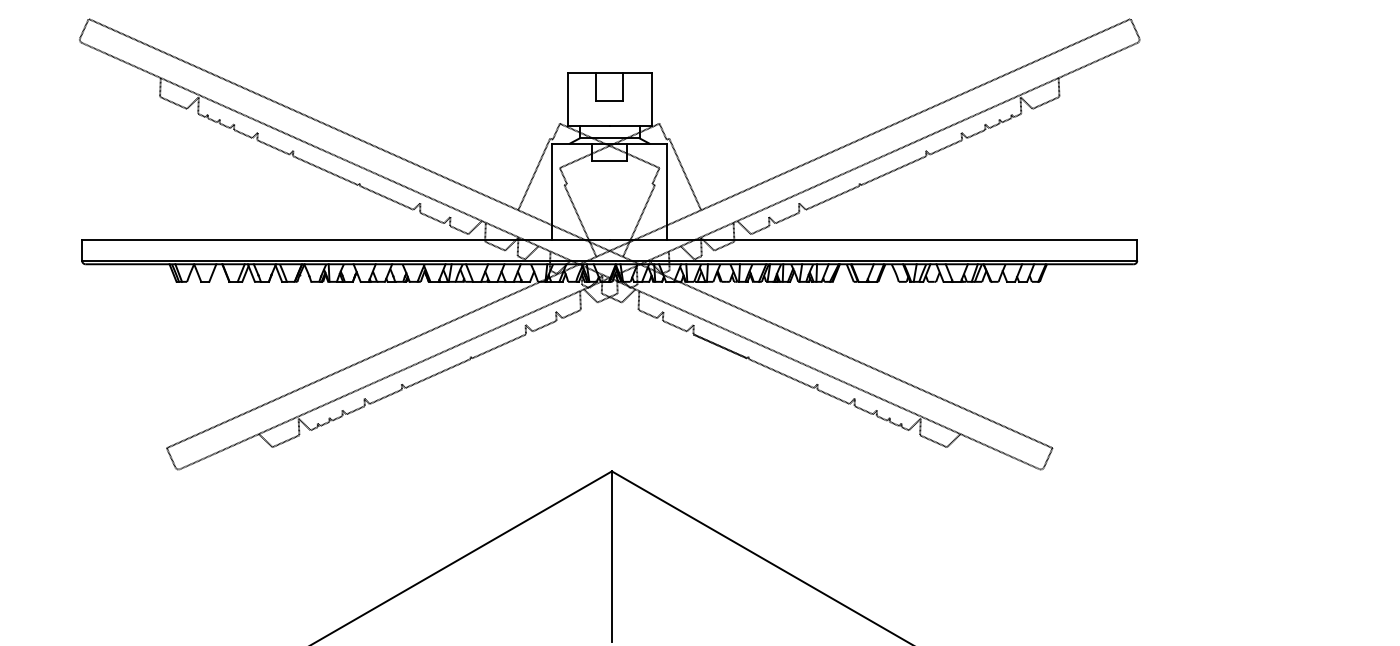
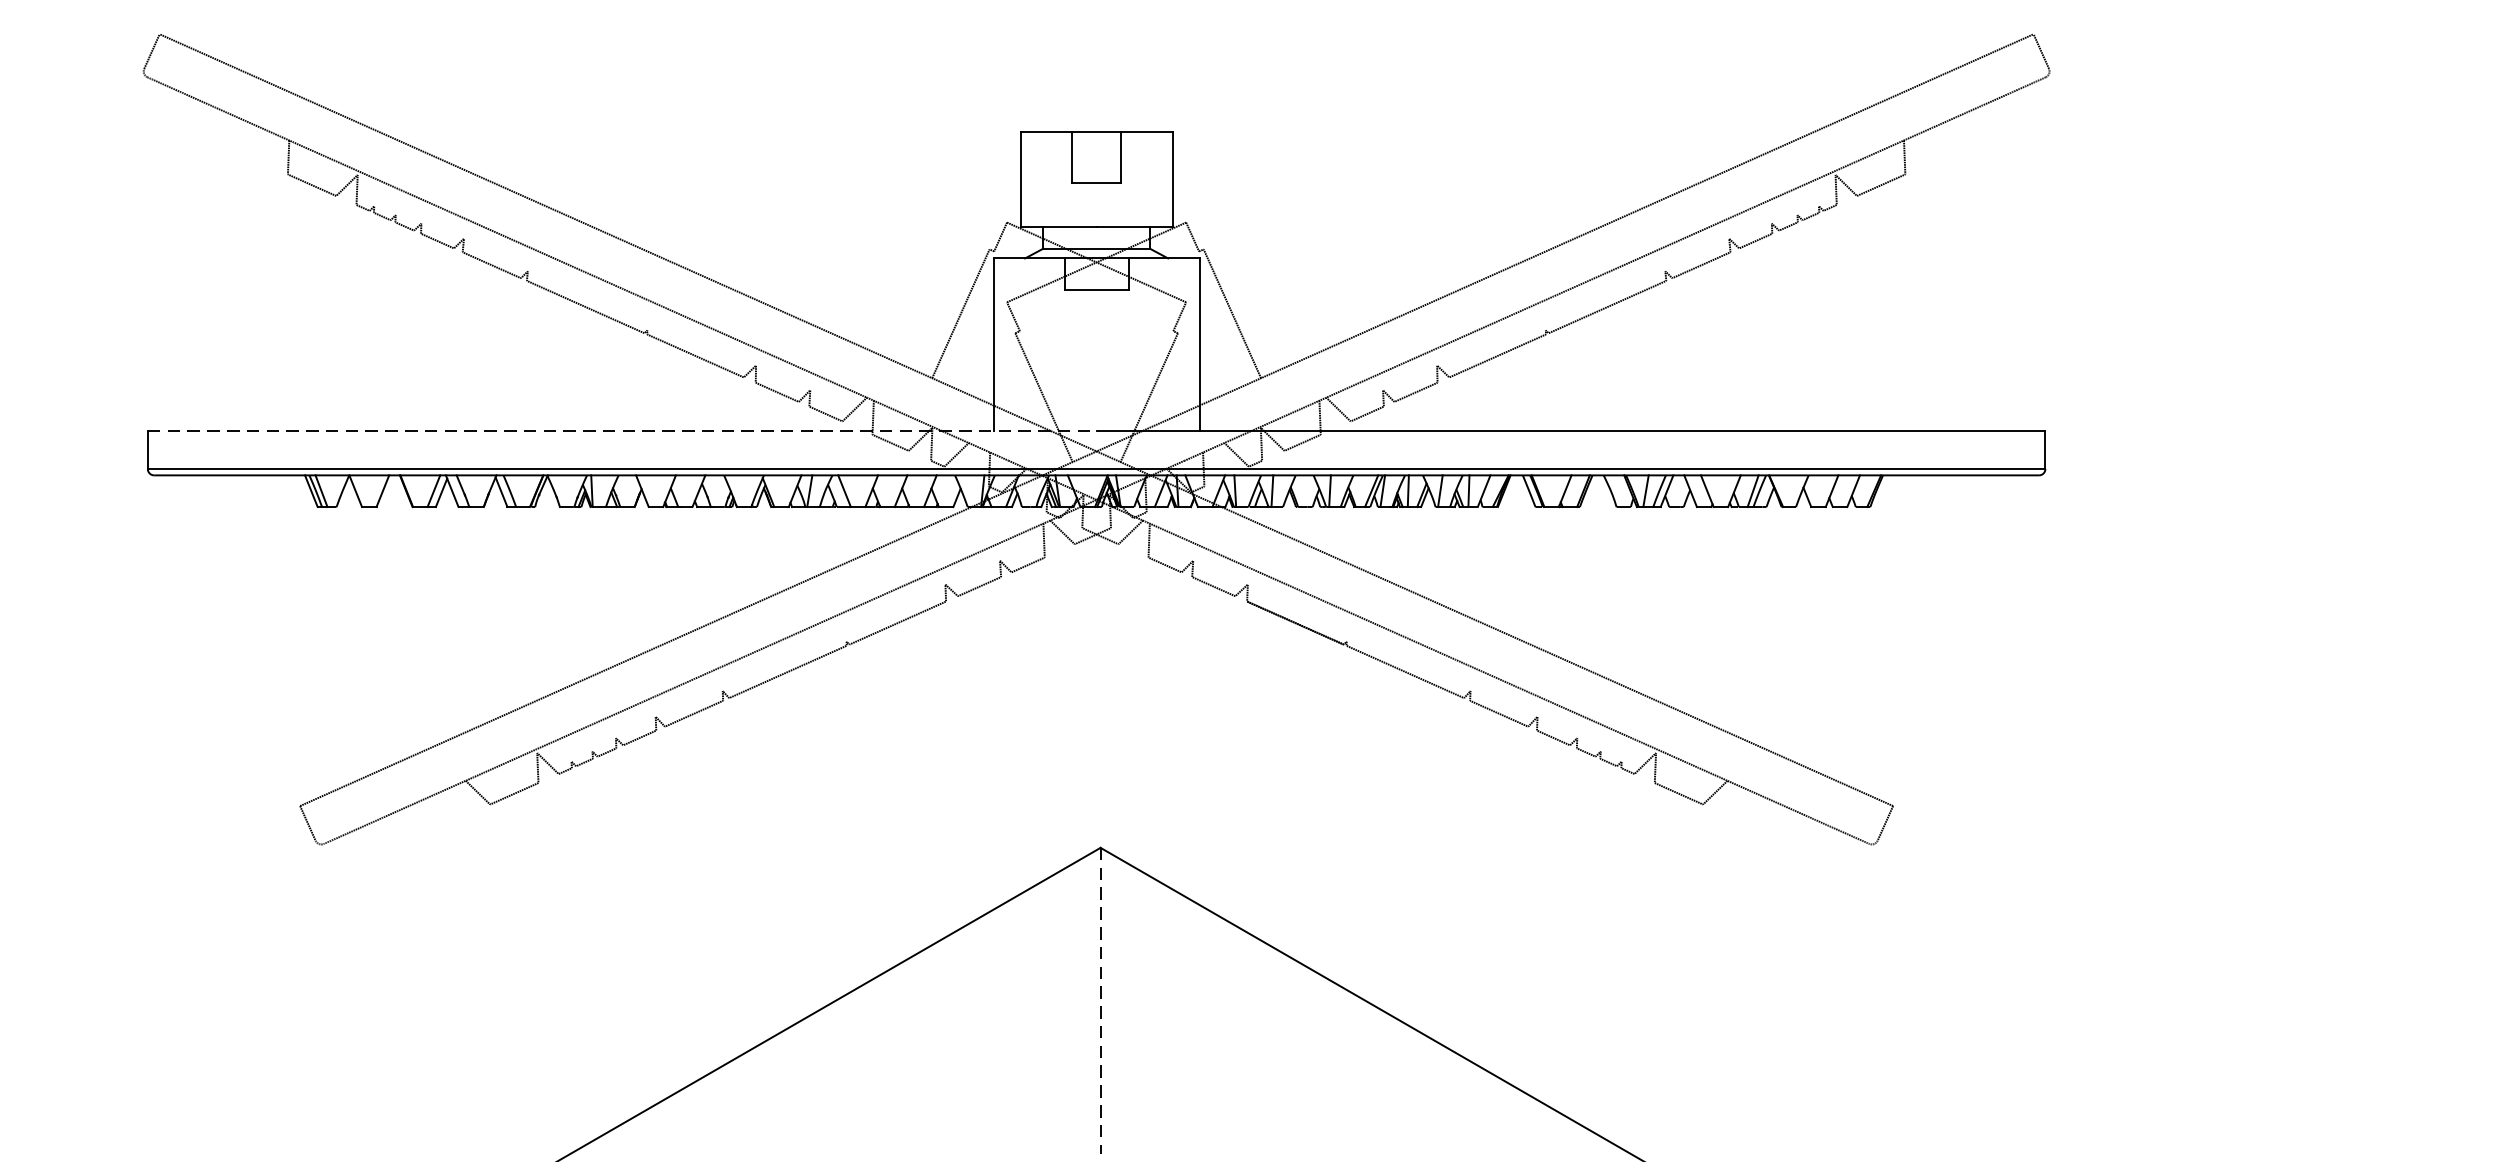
line: (345, 239) -> (621, 430), solid -> dashed
line: (611, 557) -> (1099, 1002), solid -> dashed

